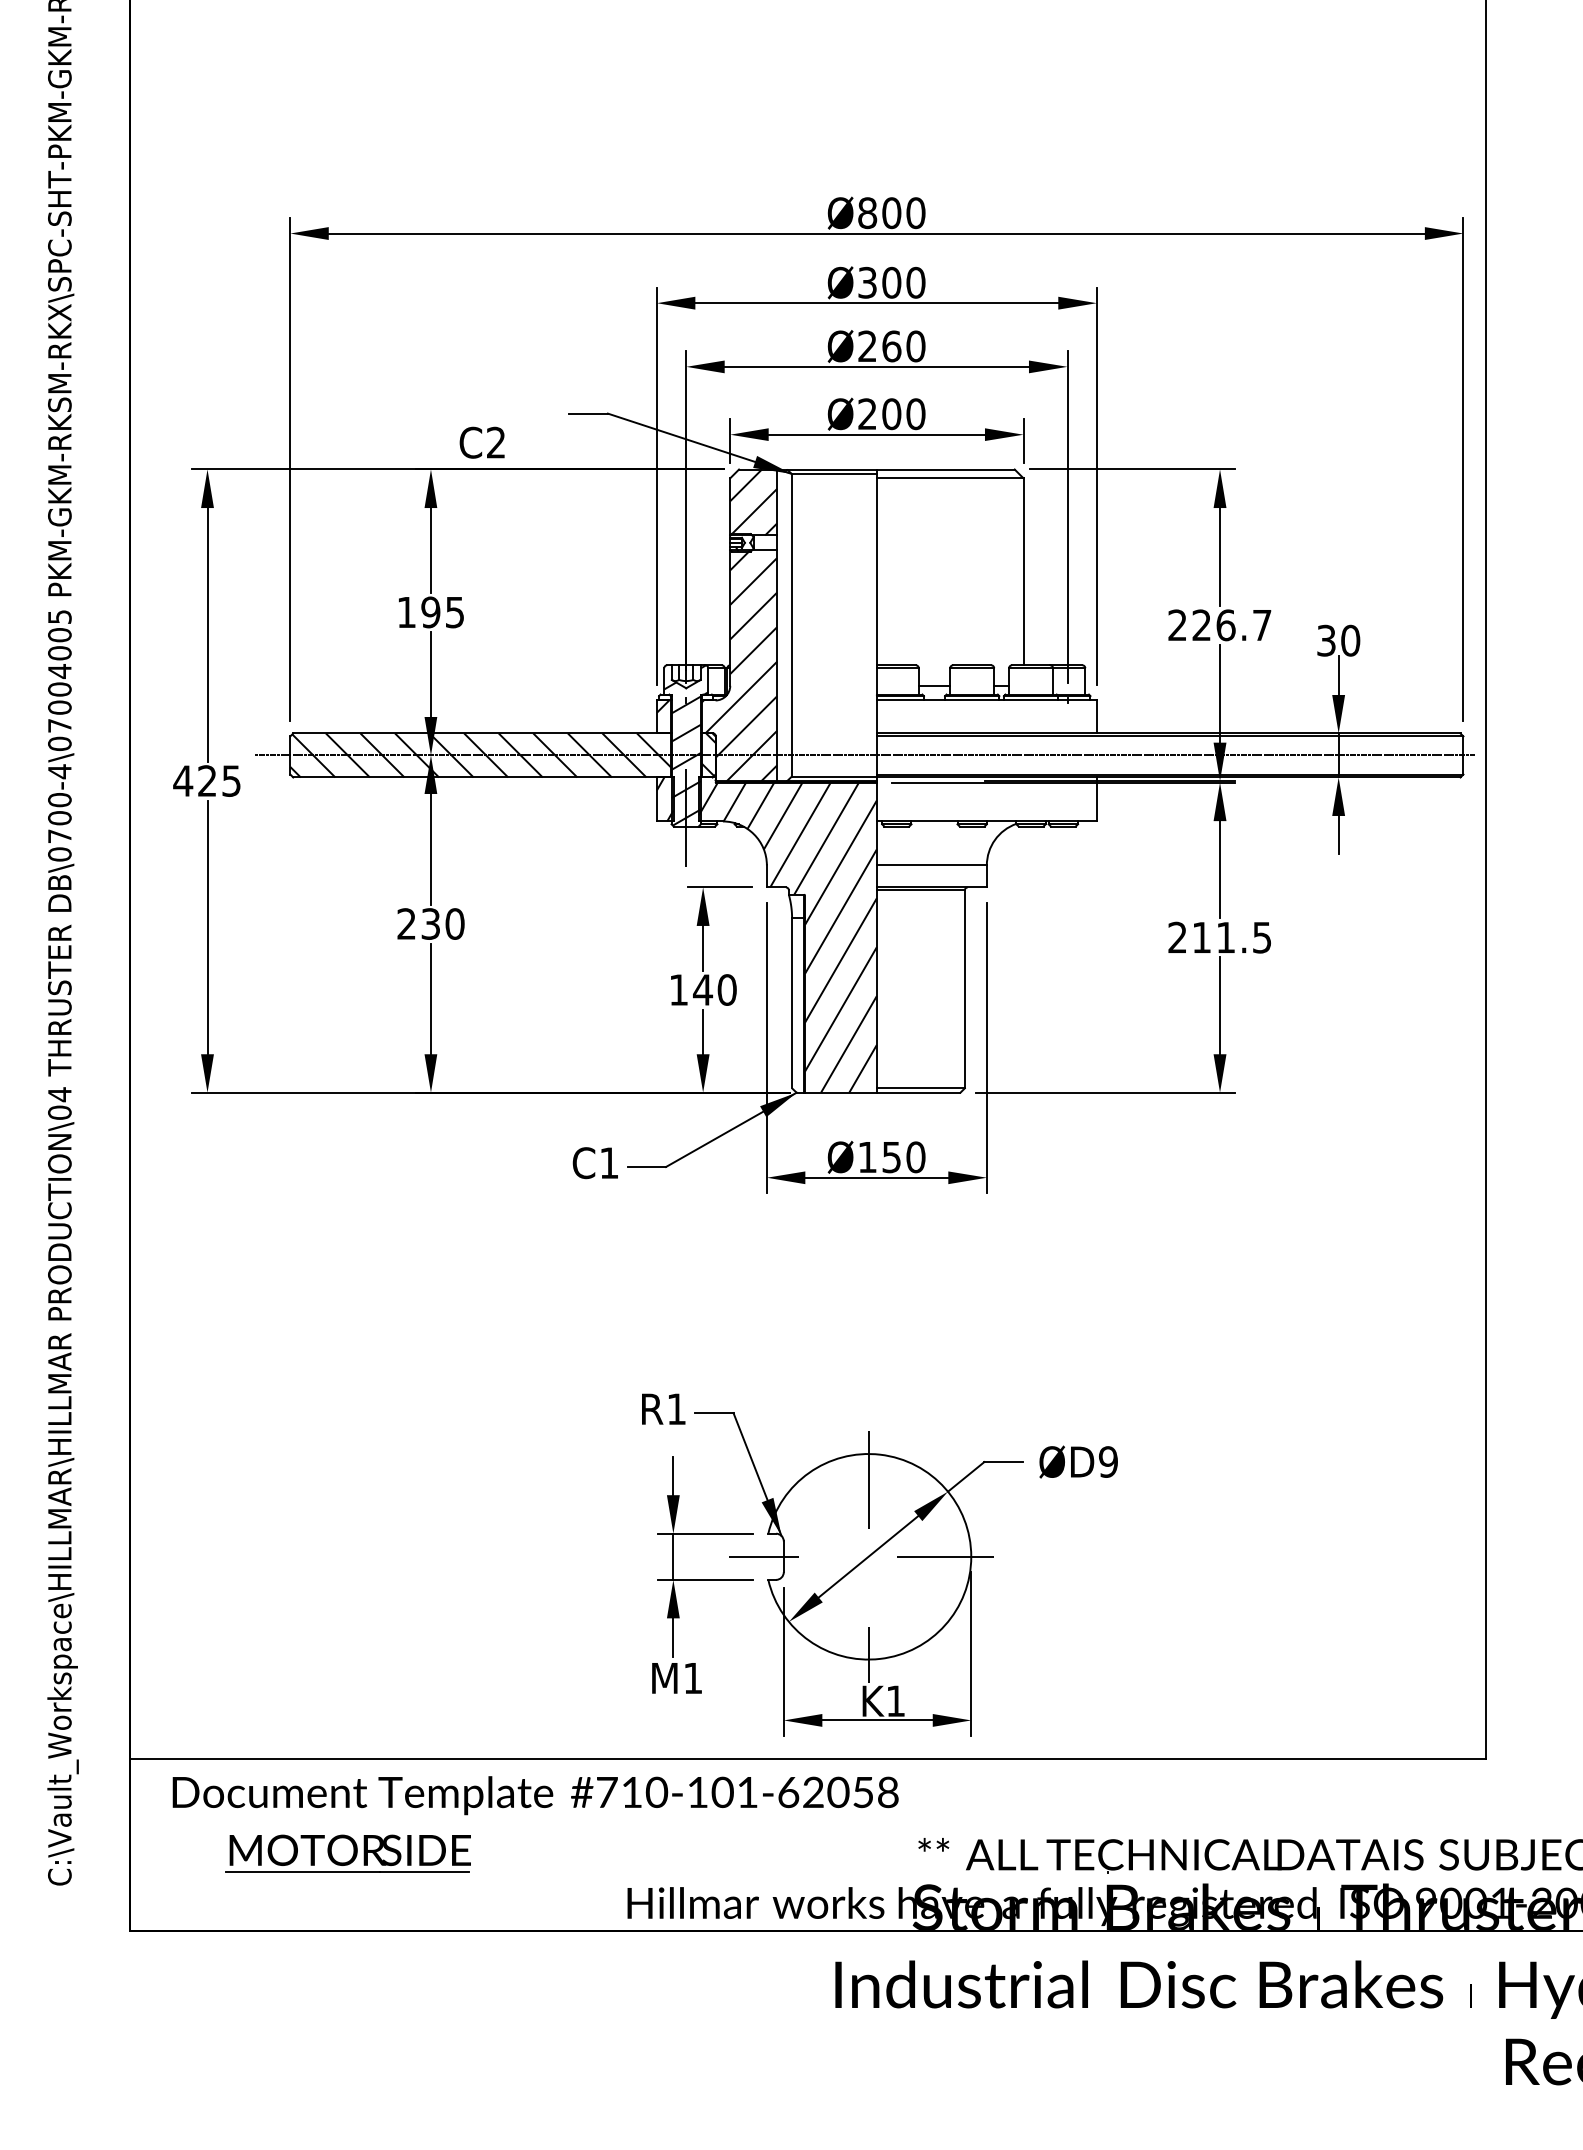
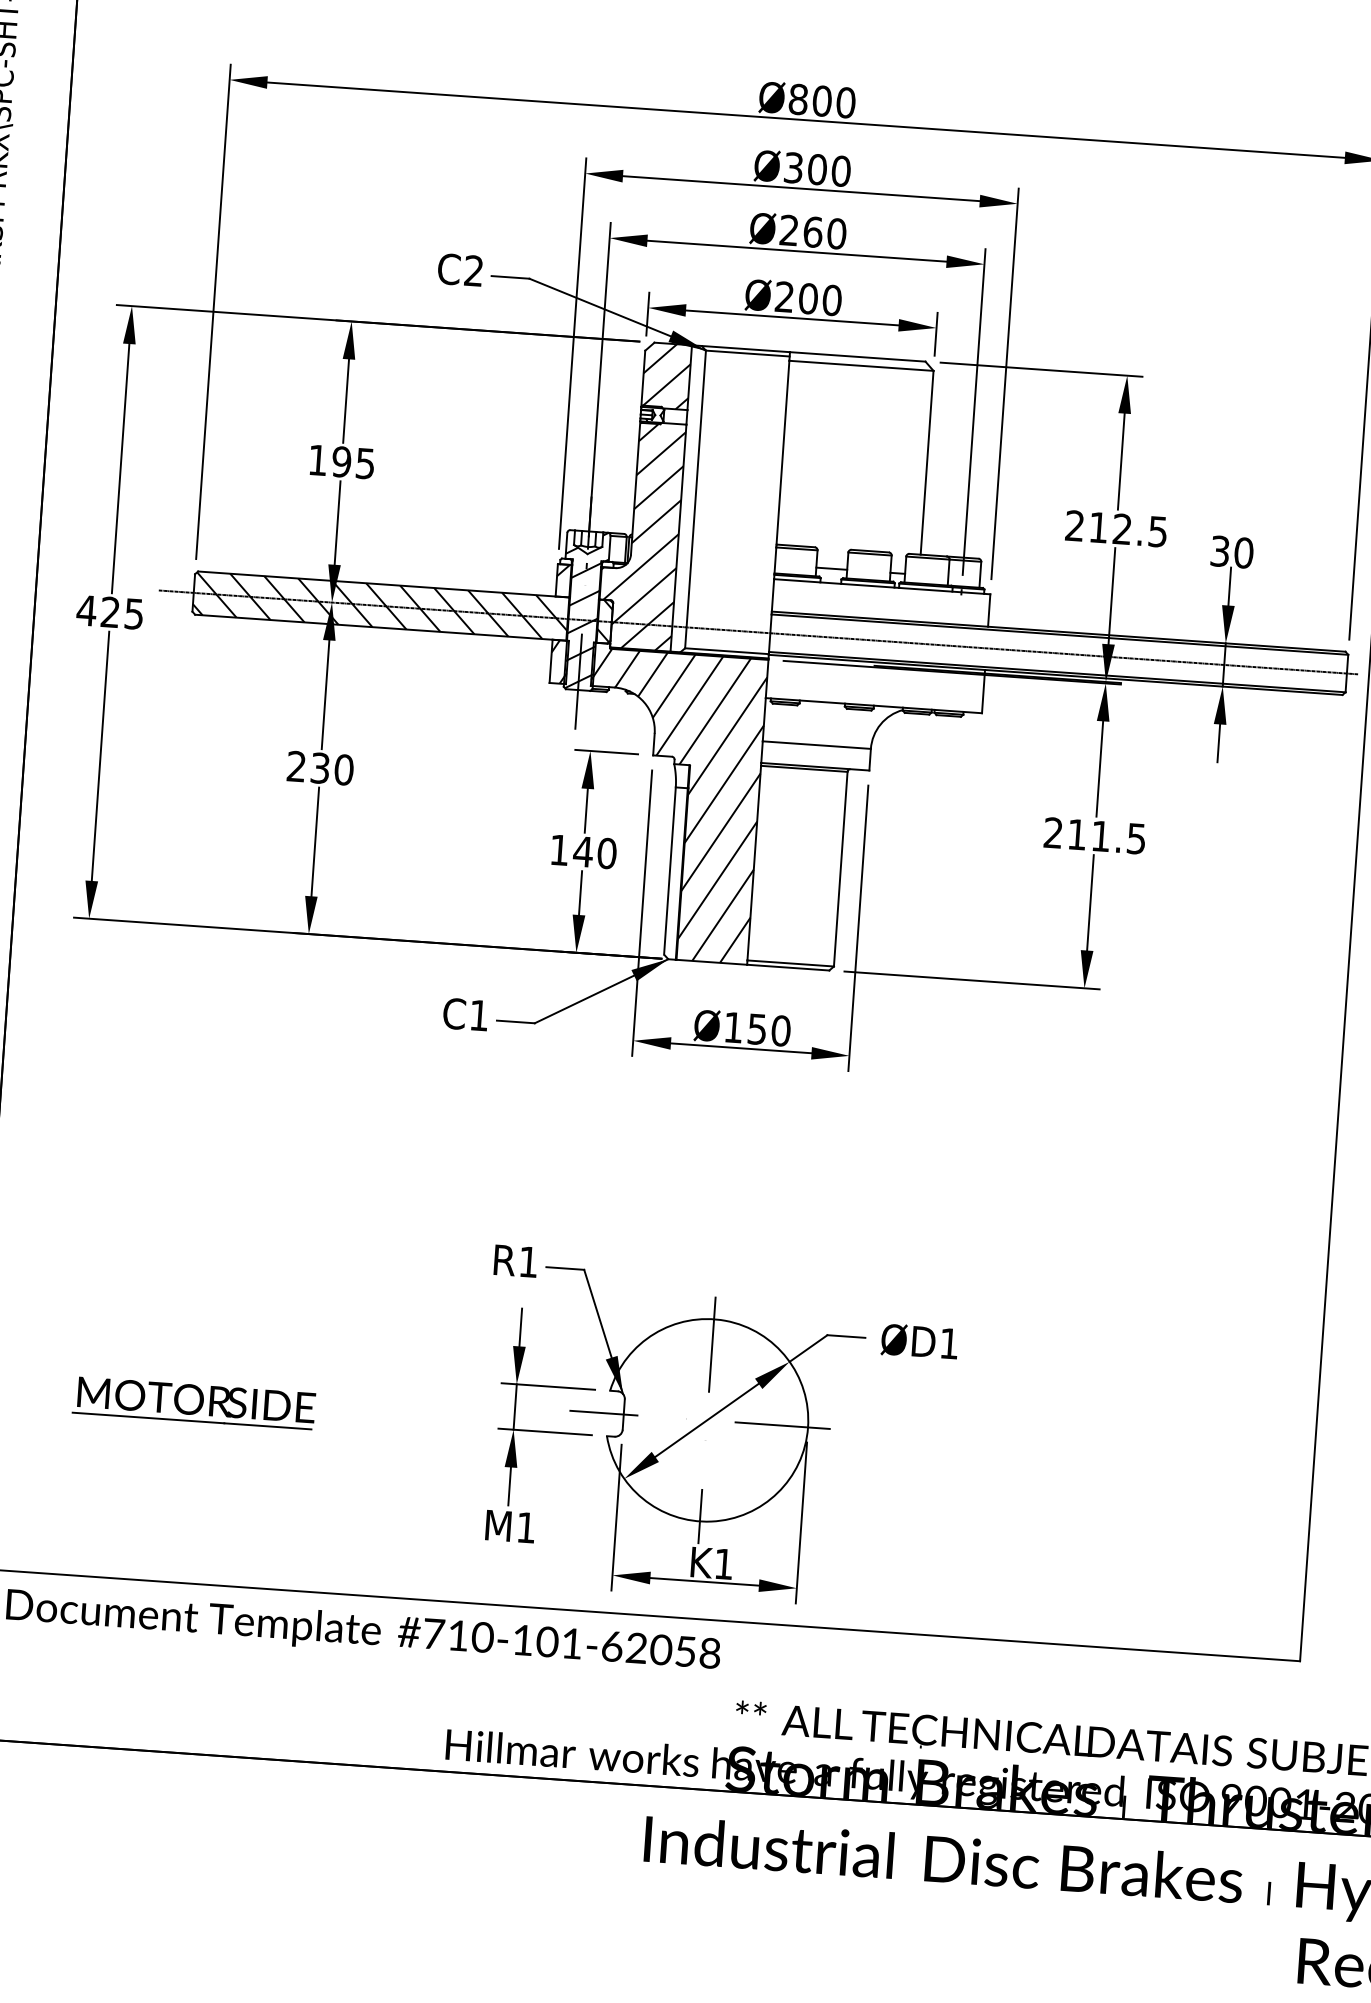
text: (481, 442) -> (459, 269), moved
text: (1231, 625) -> (1127, 529), 226.7 -> 212.5
text: (1108, 1461) -> (949, 1343), ØD9 -> ØD1
part: (347, 1853) -> (193, 1402), moved

